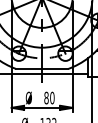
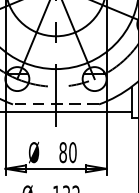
line: (42, 69) -> (56, 105), solid -> dashed

